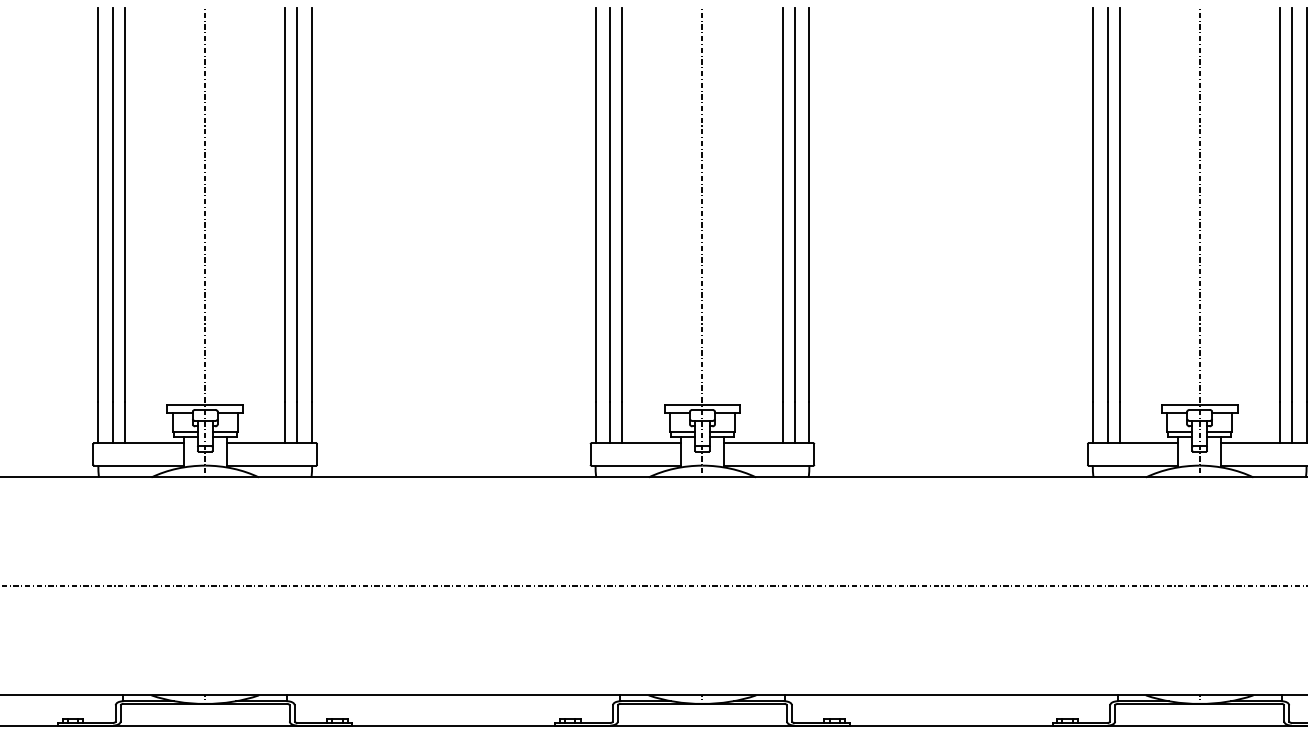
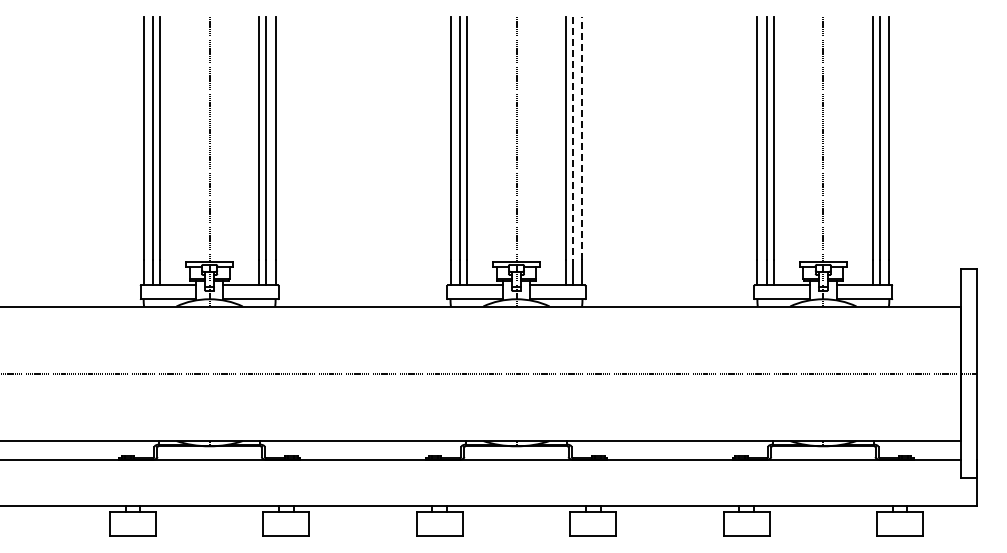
line: (794, 205) -> (573, 138), solid -> dashed
line: (809, 205) -> (582, 138), solid -> dashed

